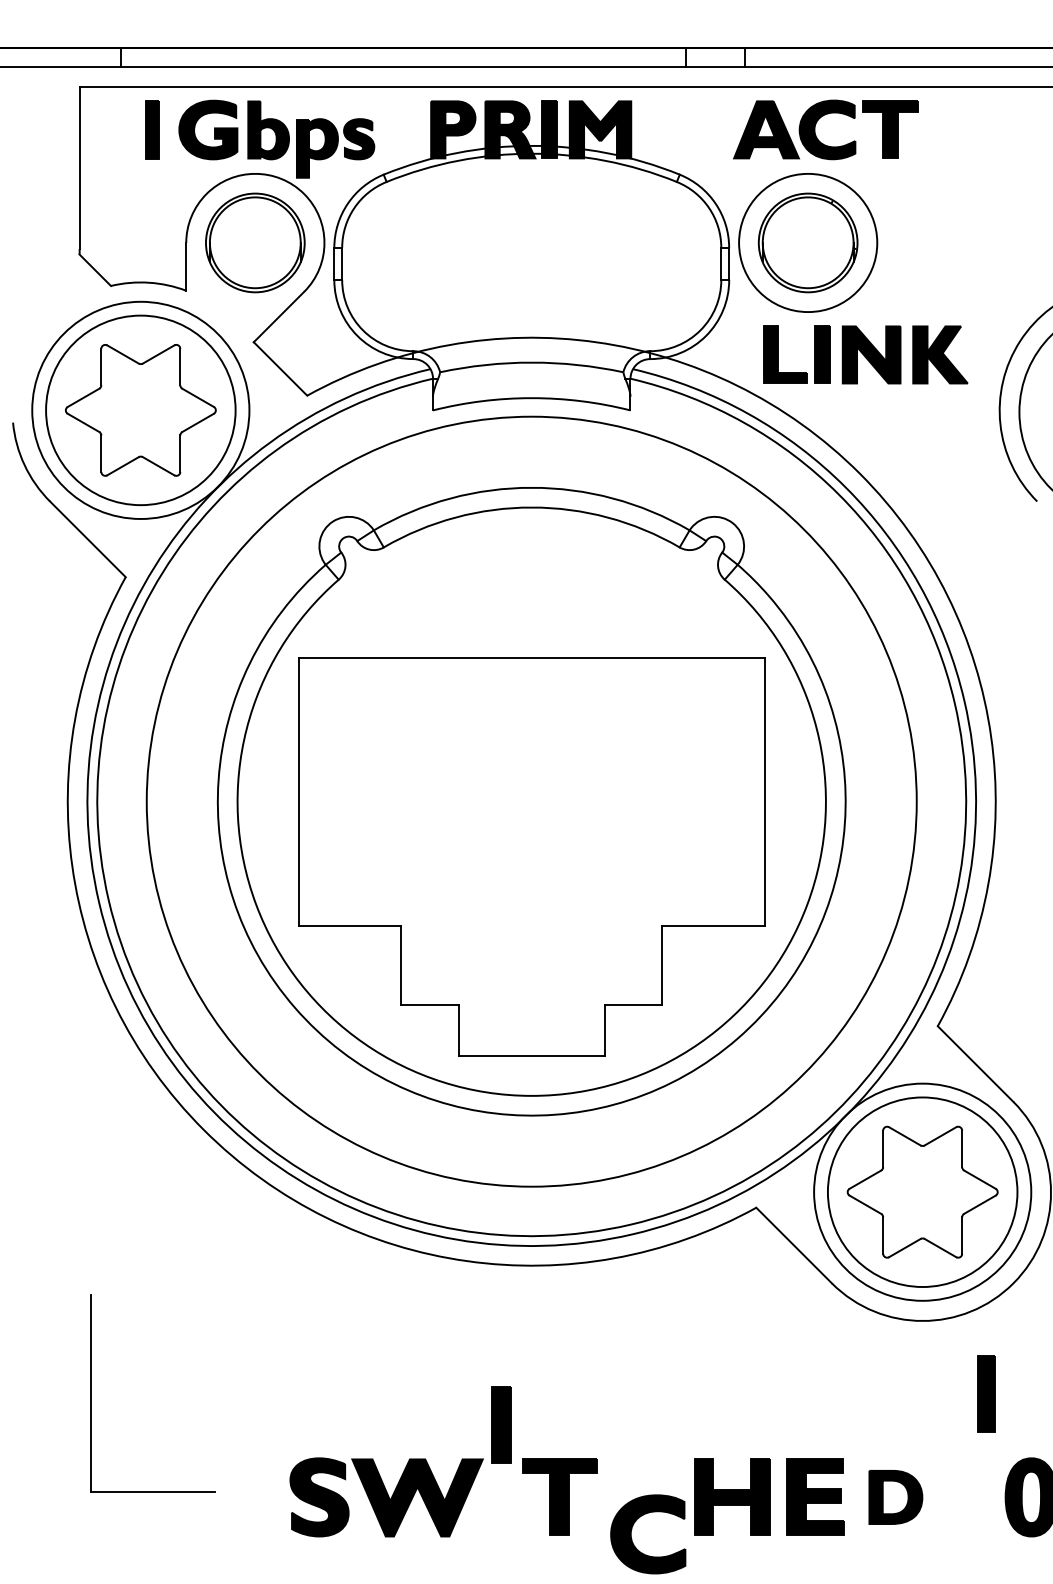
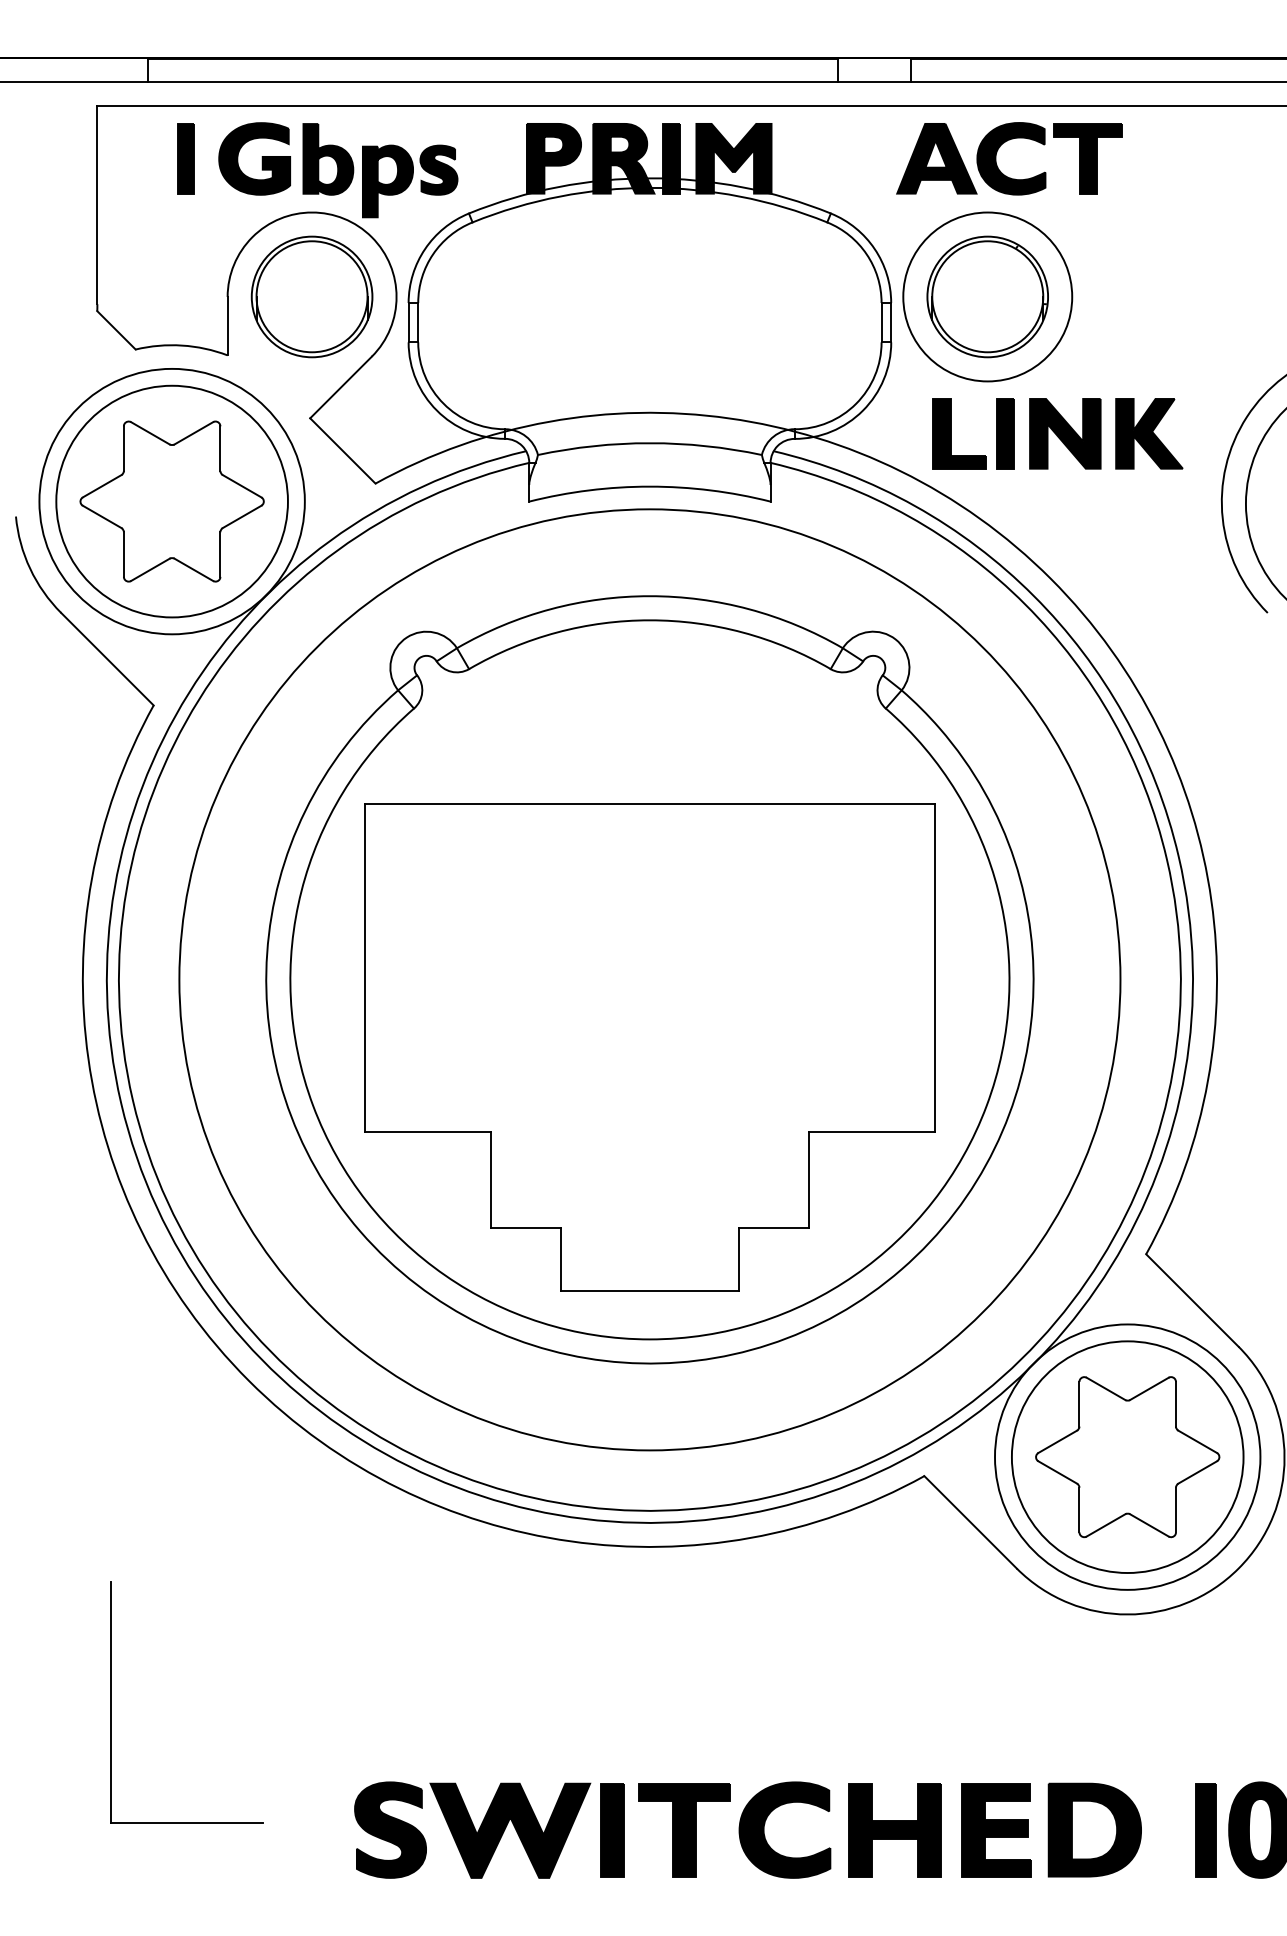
part: (986, 1393) -> (1205, 1829), moved
part: (501, 1424) -> (612, 1829), moved
part: (895, 1497) -> (1094, 1830), size x1.43
part: (632, 1538) -> (765, 1835), moved

